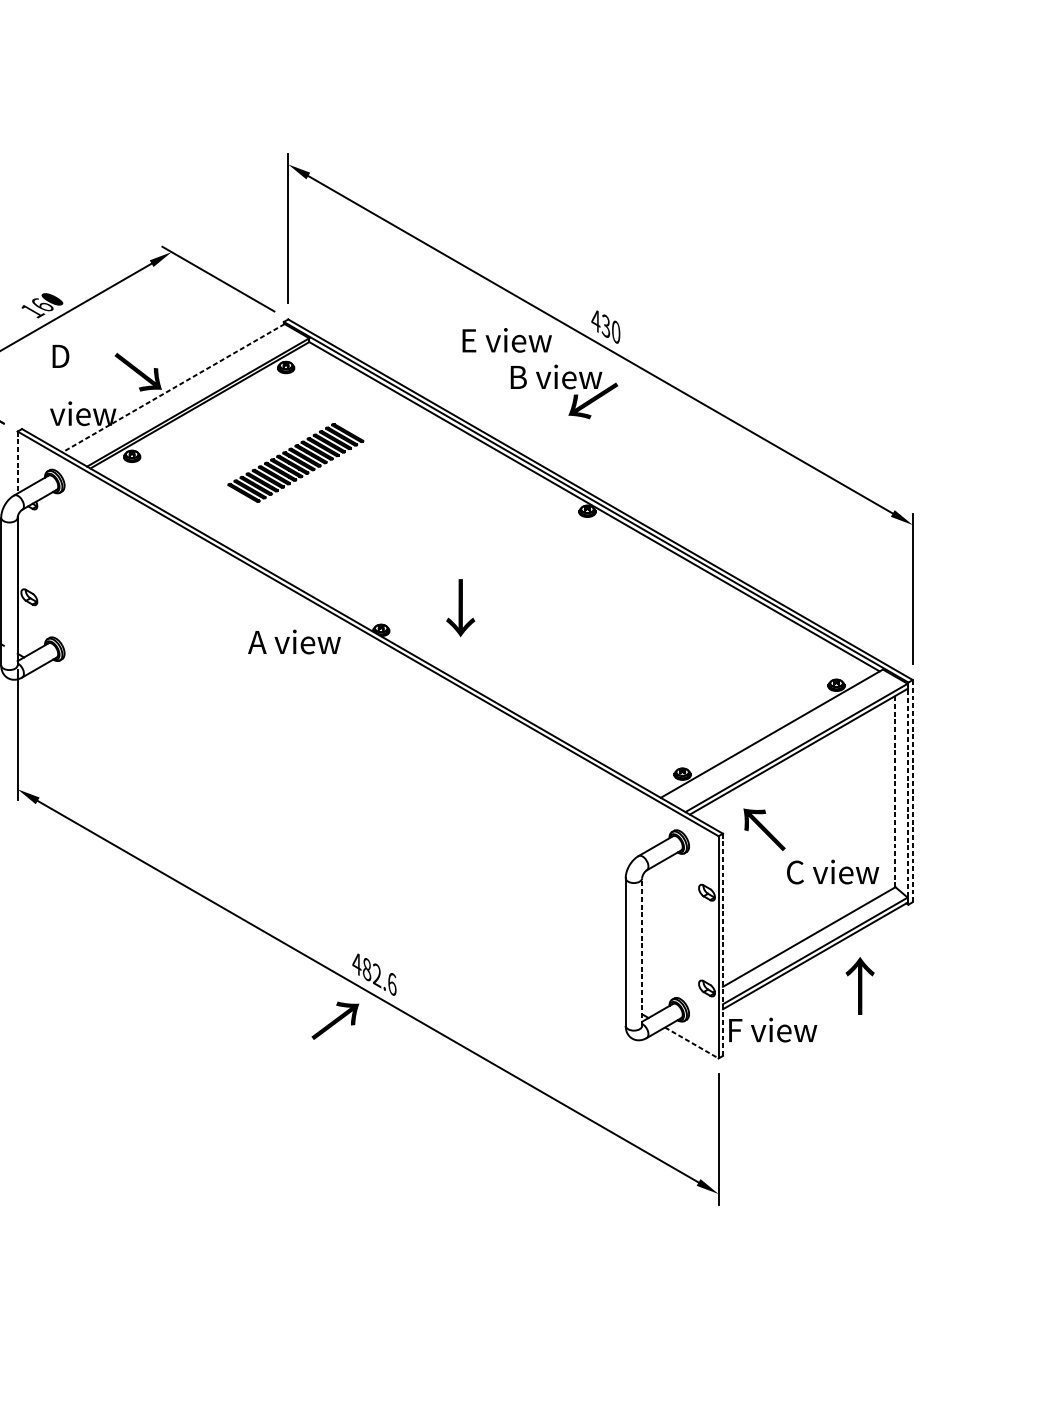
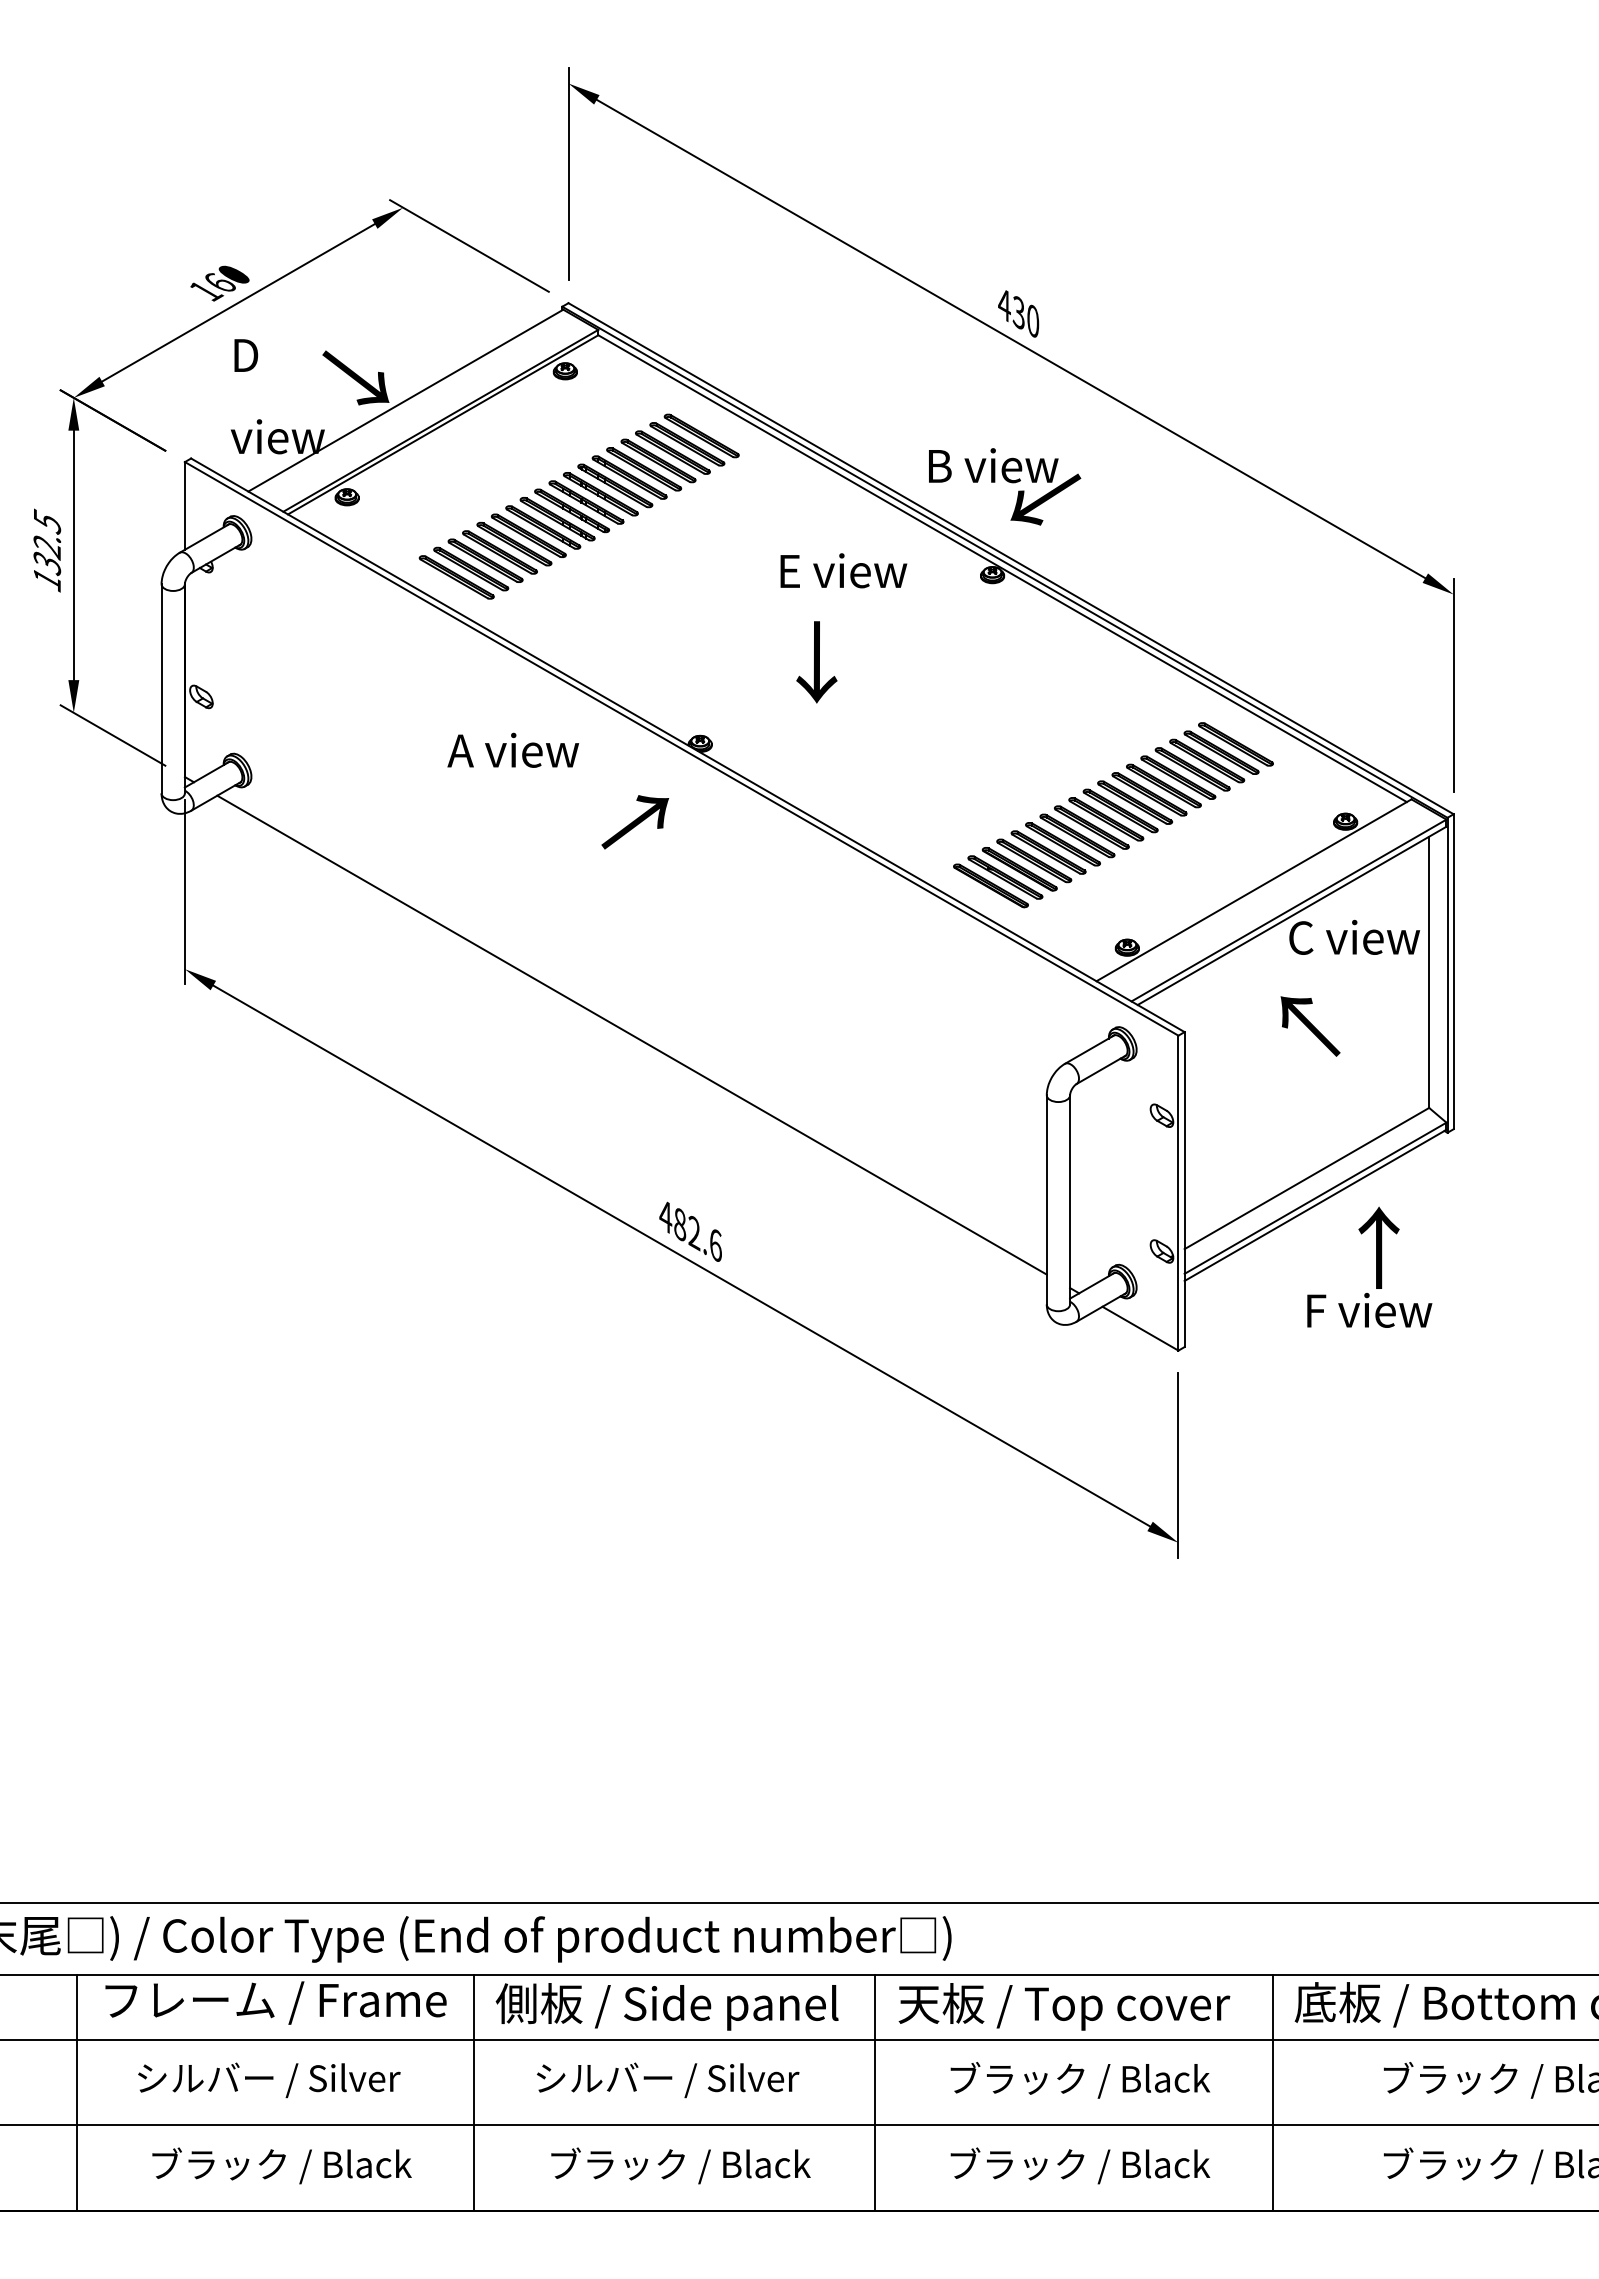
text: (506, 340) -> (843, 570), moved
line: (173, 388) -> (405, 400), dashed -> solid
text: (564, 391) -> (1005, 486), moved
line: (17, 462) -> (184, 505), dashed -> solid
part: (295, 462) -> (578, 506), size x1.67
text: (460, 608) -> (816, 662), moved
text: (294, 641) -> (513, 749), moved
part: (672, 680) -> (1113, 815), added
line: (895, 791) -> (1429, 972), dashed -> solid
line: (912, 791) -> (1453, 972), dashed -> solid
line: (908, 793) -> (1447, 974), dashed -> solid
text: (764, 829) -> (1310, 1026), moved
line: (332, 835) -> (631, 1034), added
text: (832, 871) -> (1354, 936), moved
line: (722, 945) -> (1184, 1190), dashed -> solid
line: (642, 951) -> (1070, 1199), dashed -> solid
text: (335, 1020) -> (635, 822), moved
text: (772, 1030) -> (1369, 1310), moved
line: (691, 1042) -> (1140, 1328), dashed -> solid

